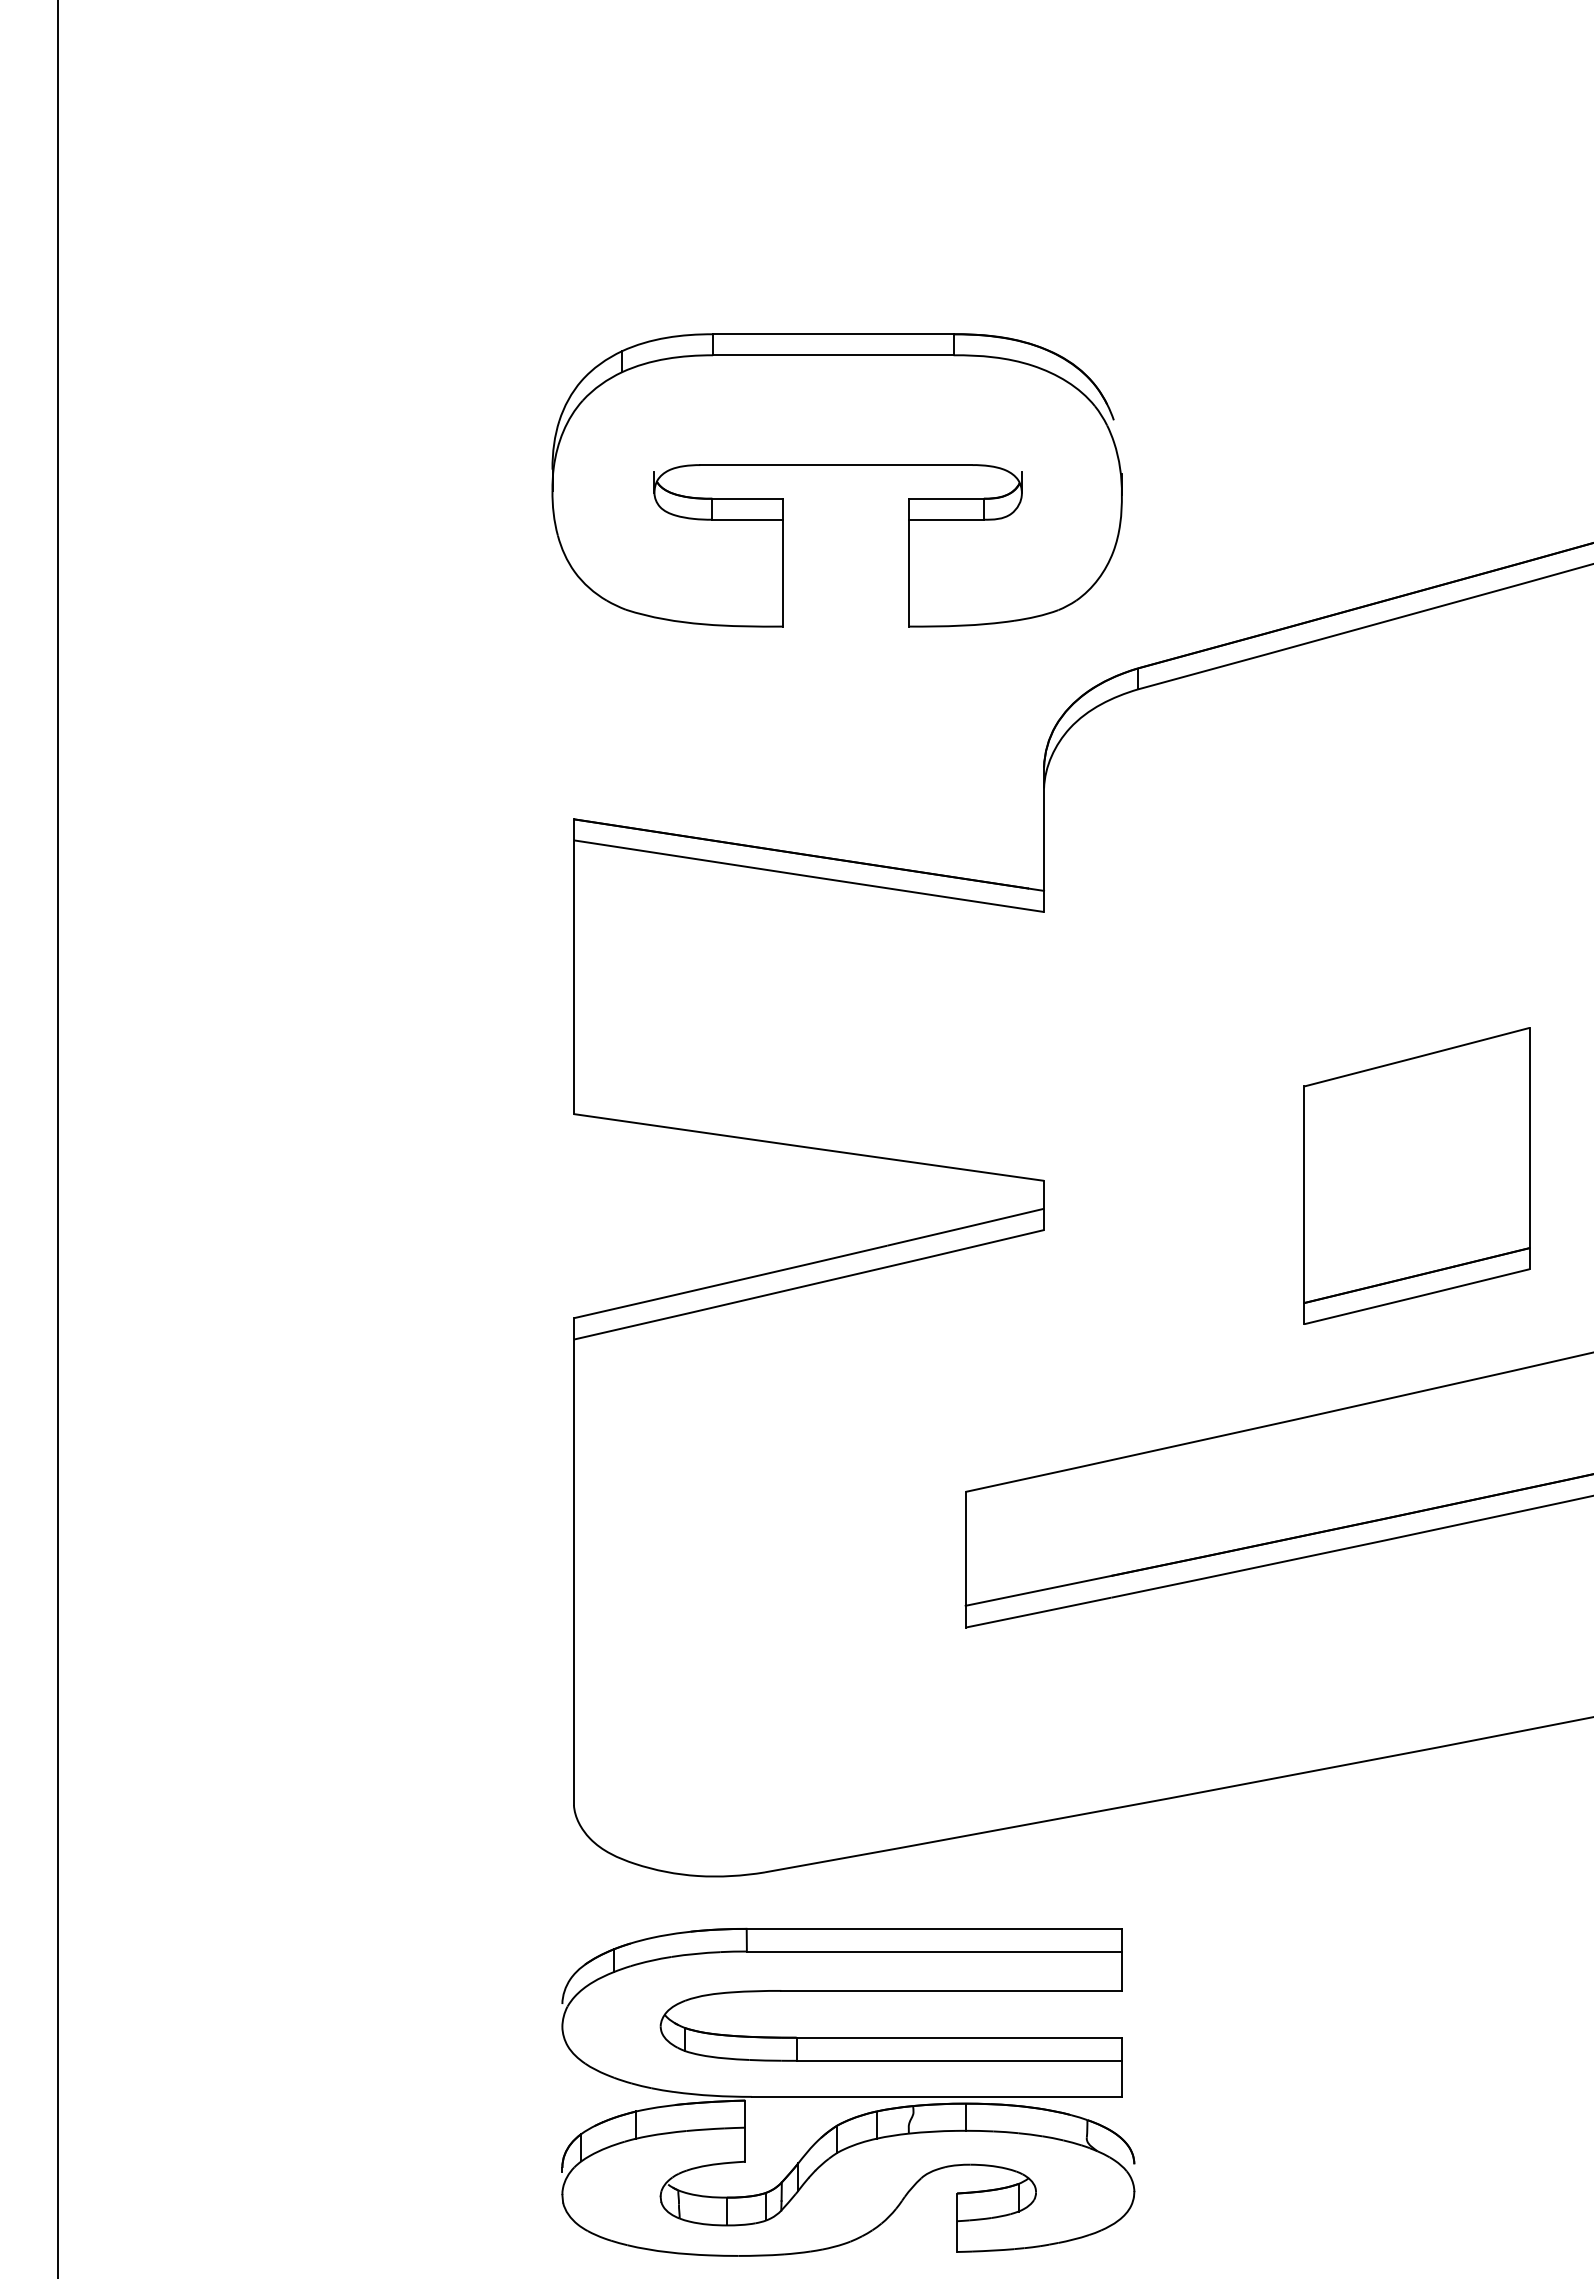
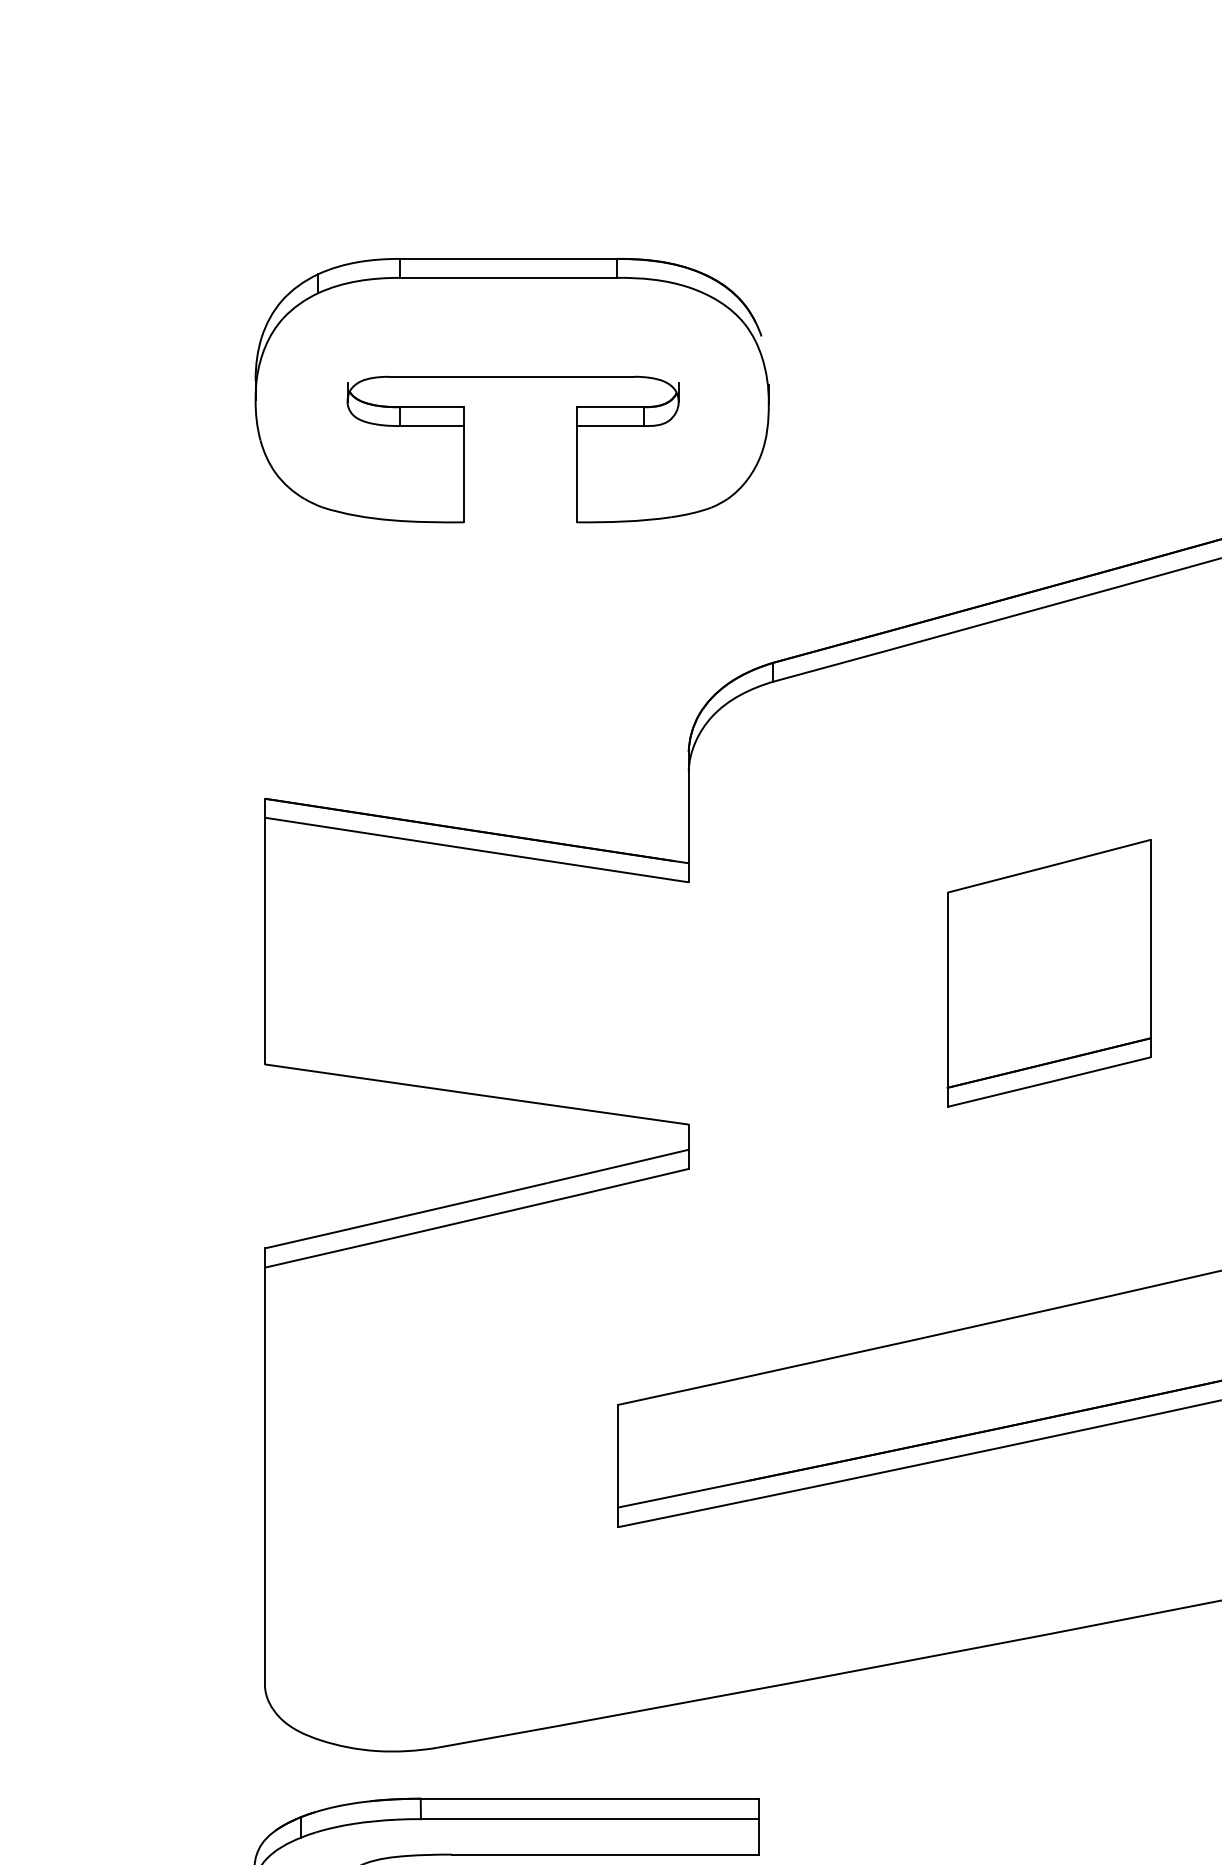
part: (836, 465) -> (511, 377), moved
part: (1416, 1175) -> (1048, 972), moved

